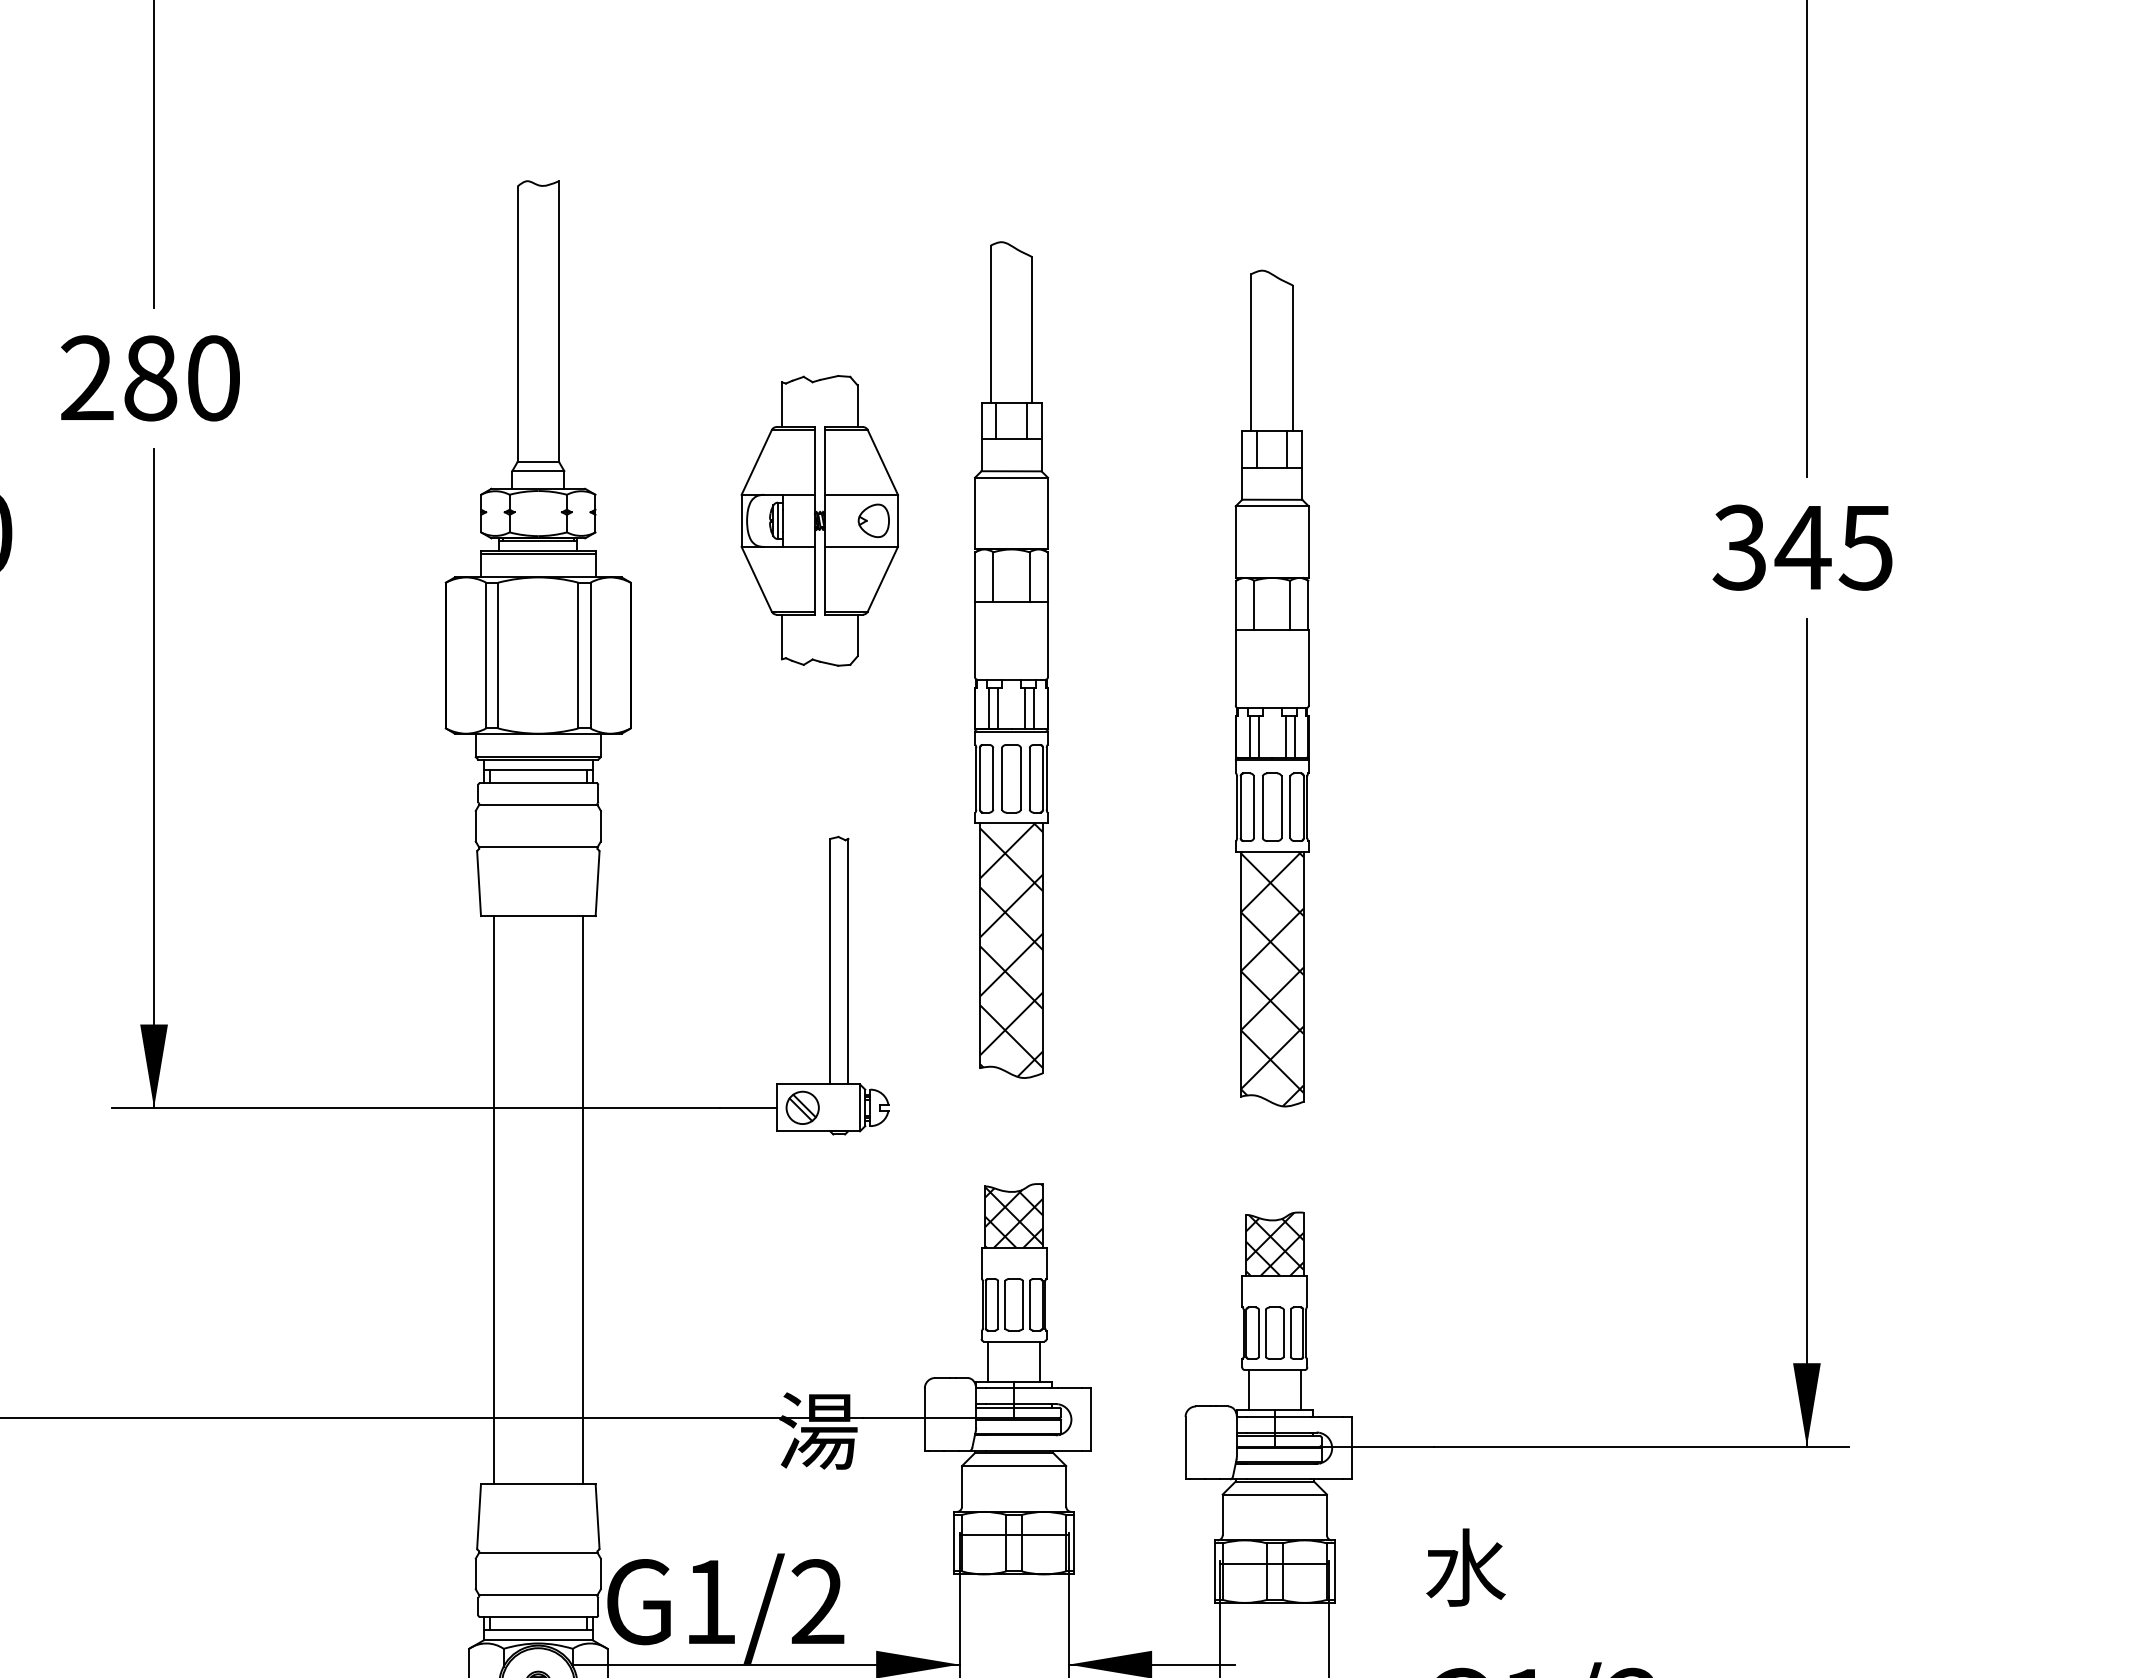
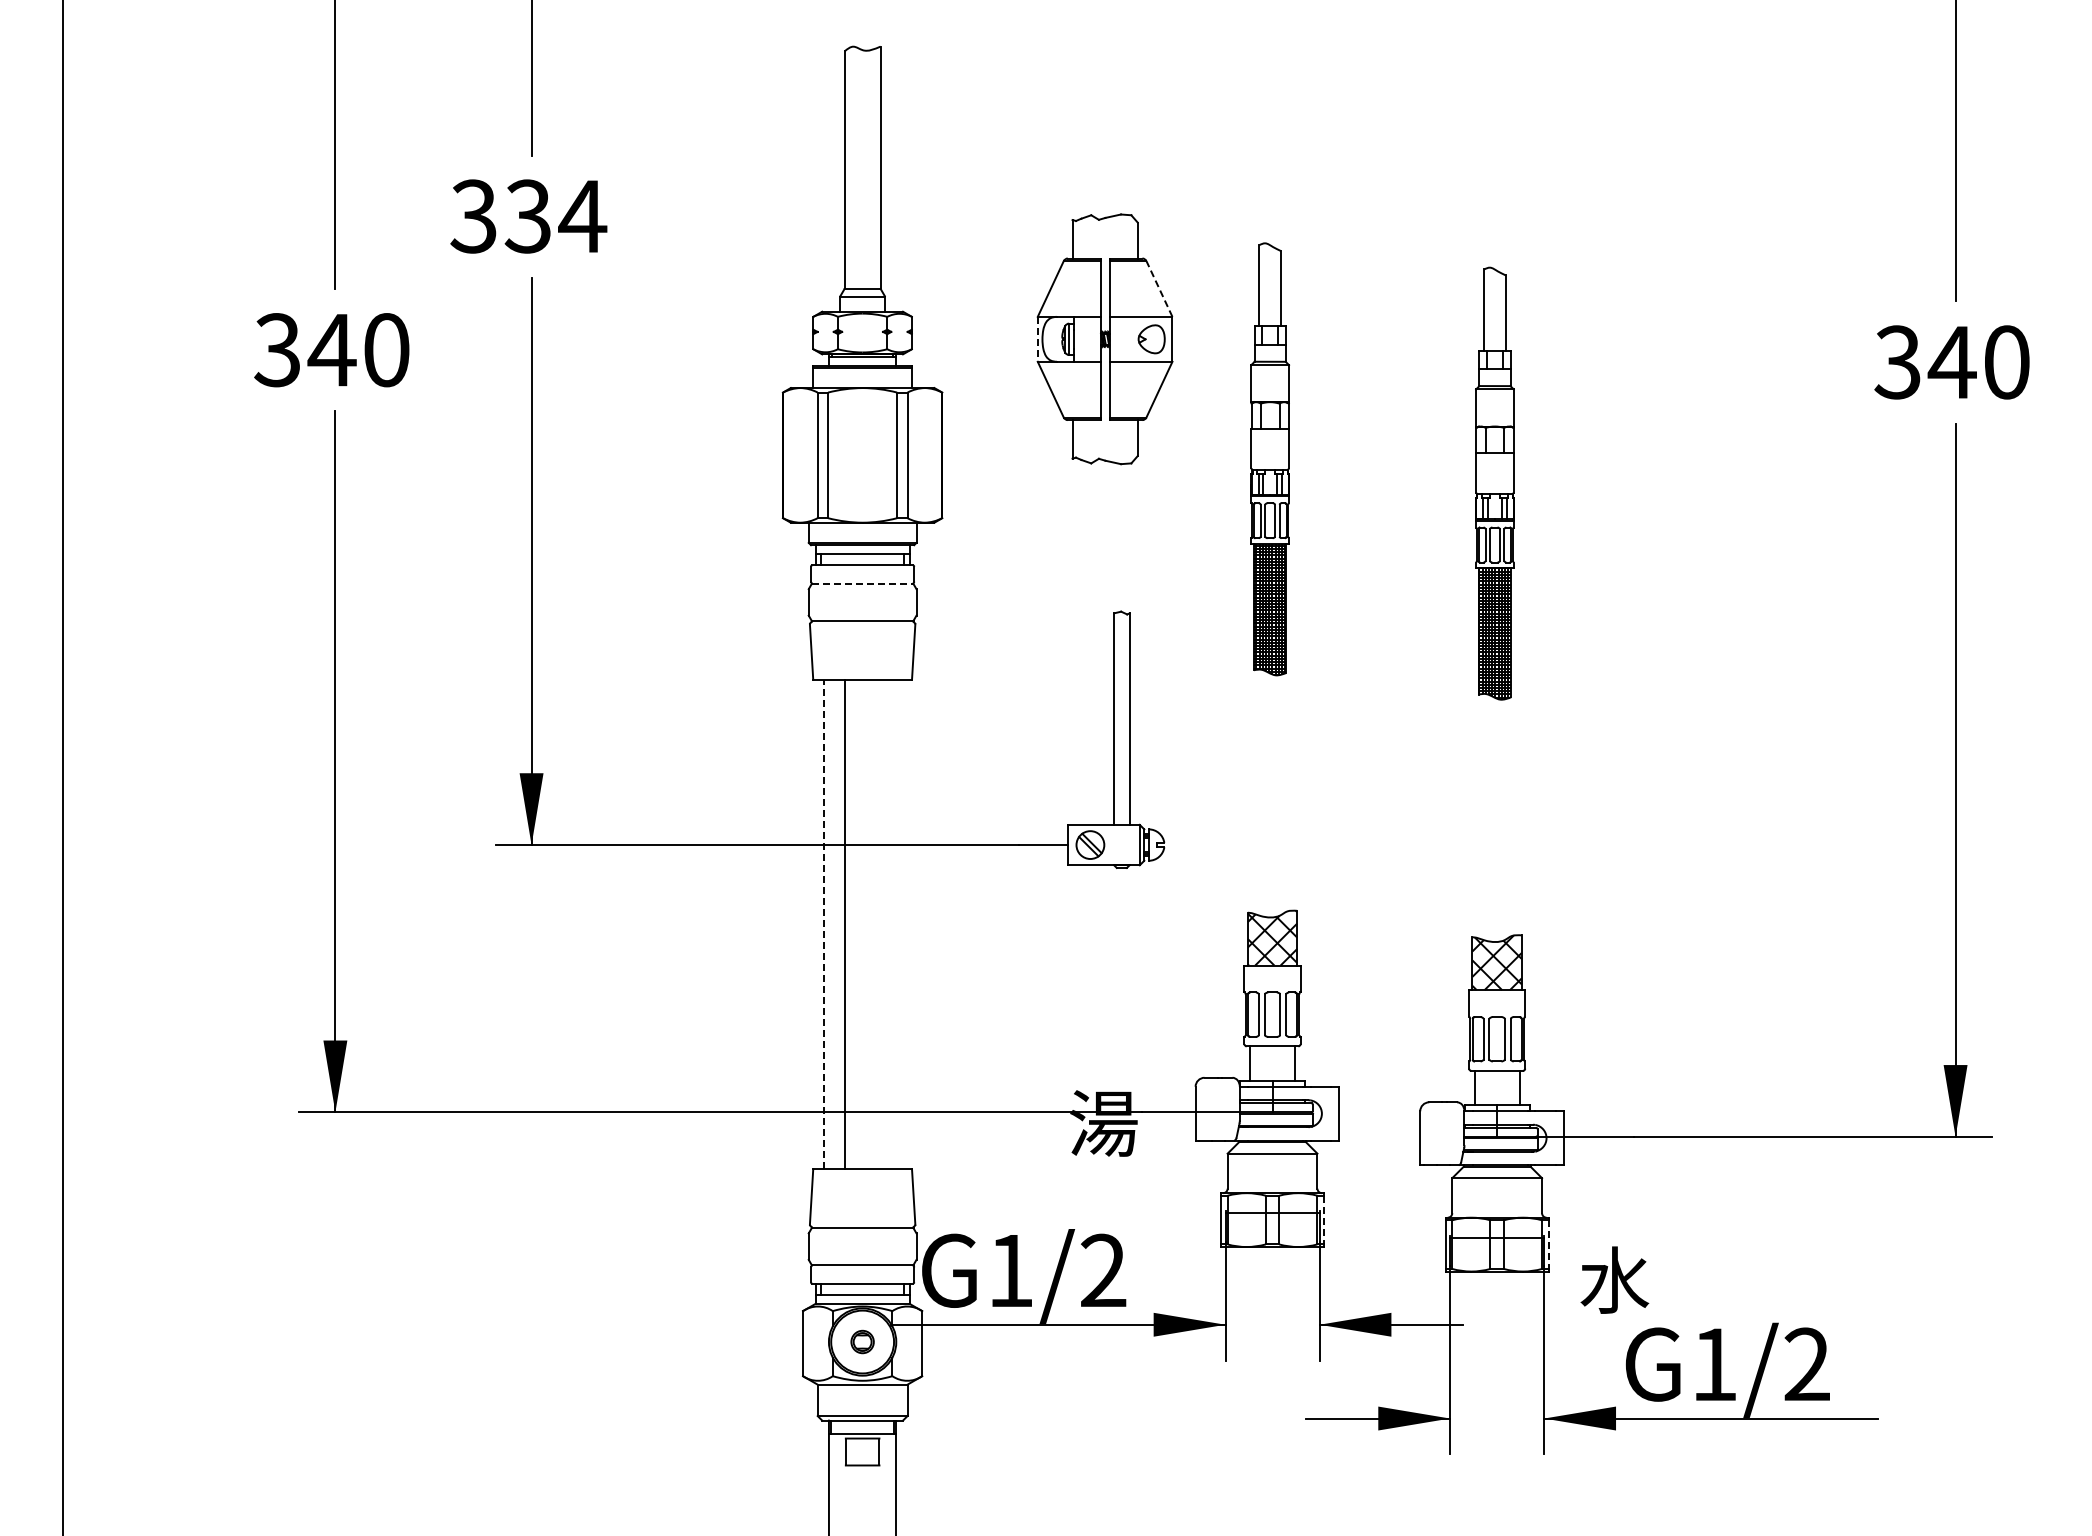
text: (150, 378) -> (528, 216), 280 -> 334
line: (882, 463) -> (1159, 289), solid -> dashed
line: (741, 521) -> (1037, 339), solid -> dashed
text: (1866, 547) -> (2006, 362), 345 -> 340
part: (1010, 660) -> (1269, 459), size x0.6
part: (1271, 688) -> (1494, 483), size x0.6
line: (539, 805) -> (863, 584), solid -> dashed
line: (494, 1200) -> (824, 924), solid -> dashed
line: (582, 1200) -> (844, 924), moved
line: (1074, 1543) -> (1324, 1220), solid -> dashed
text: (1465, 1566) -> (1614, 1279), moved
line: (1334, 1572) -> (1548, 1245), solid -> dashed

